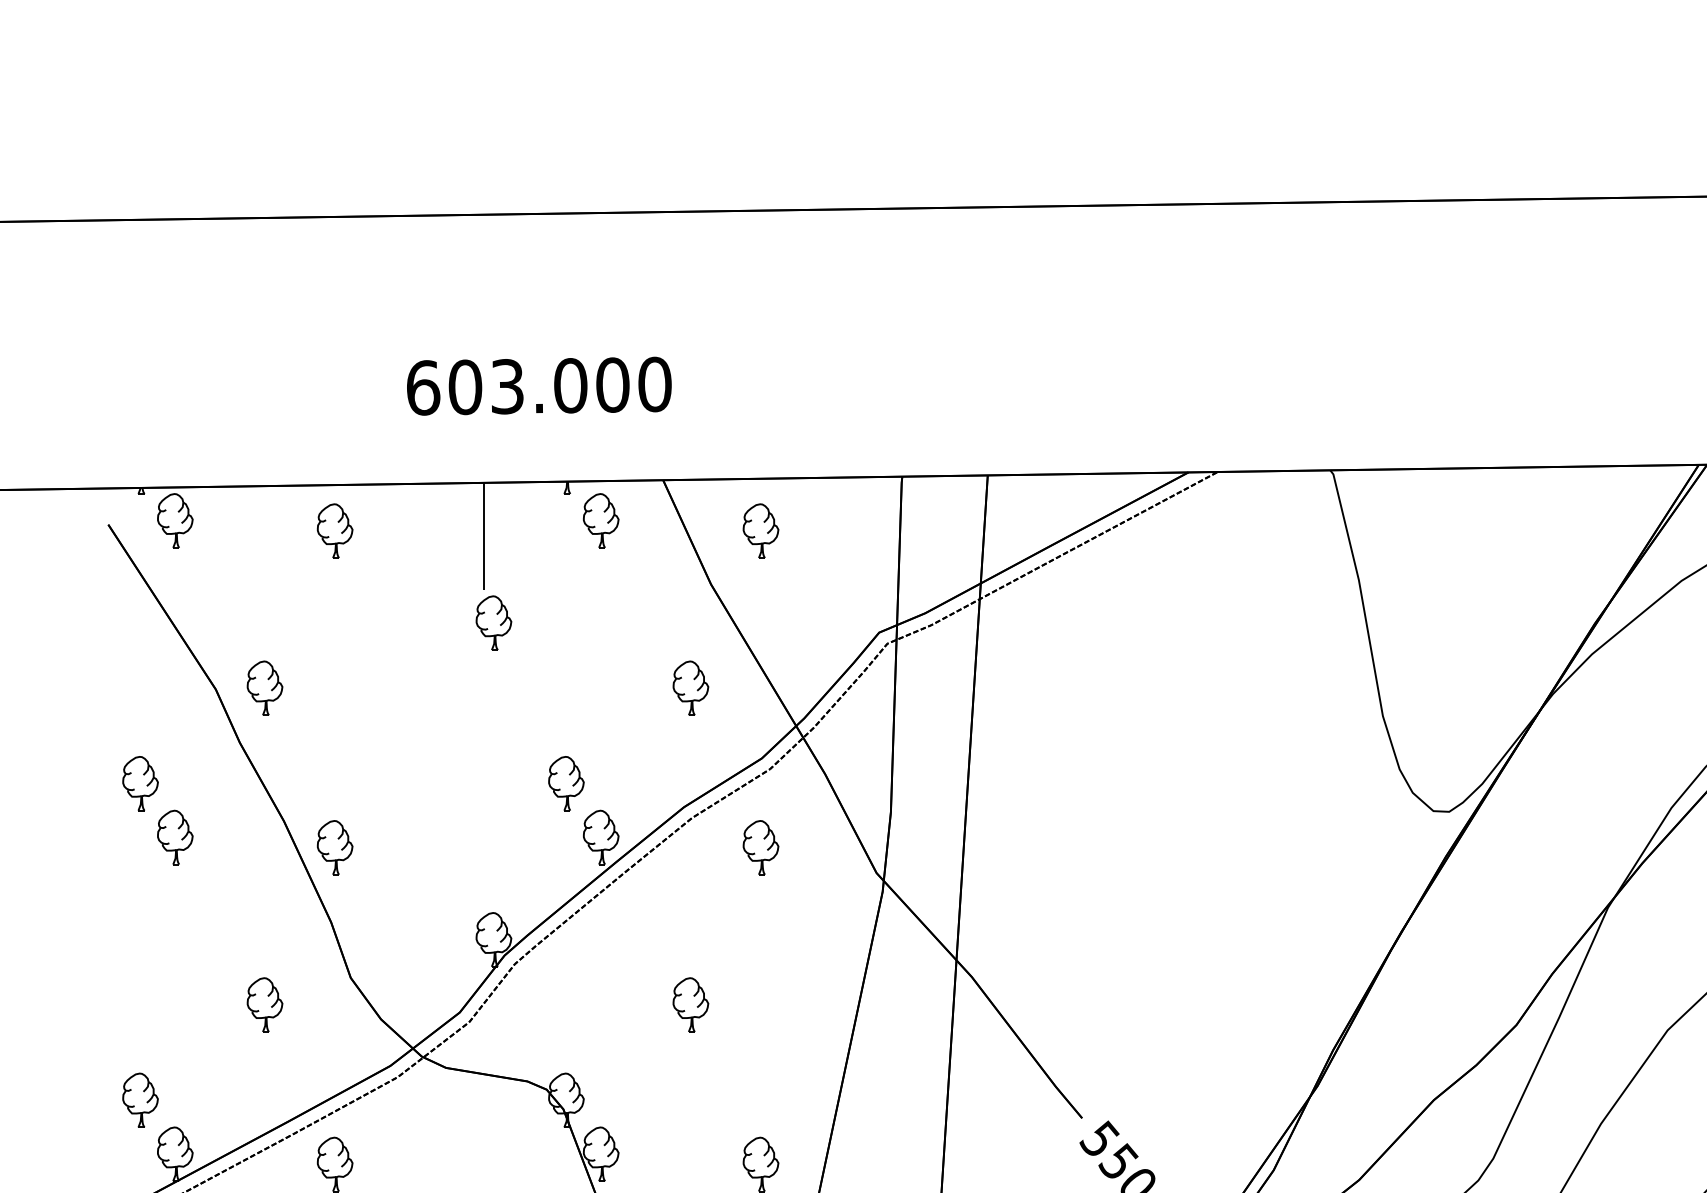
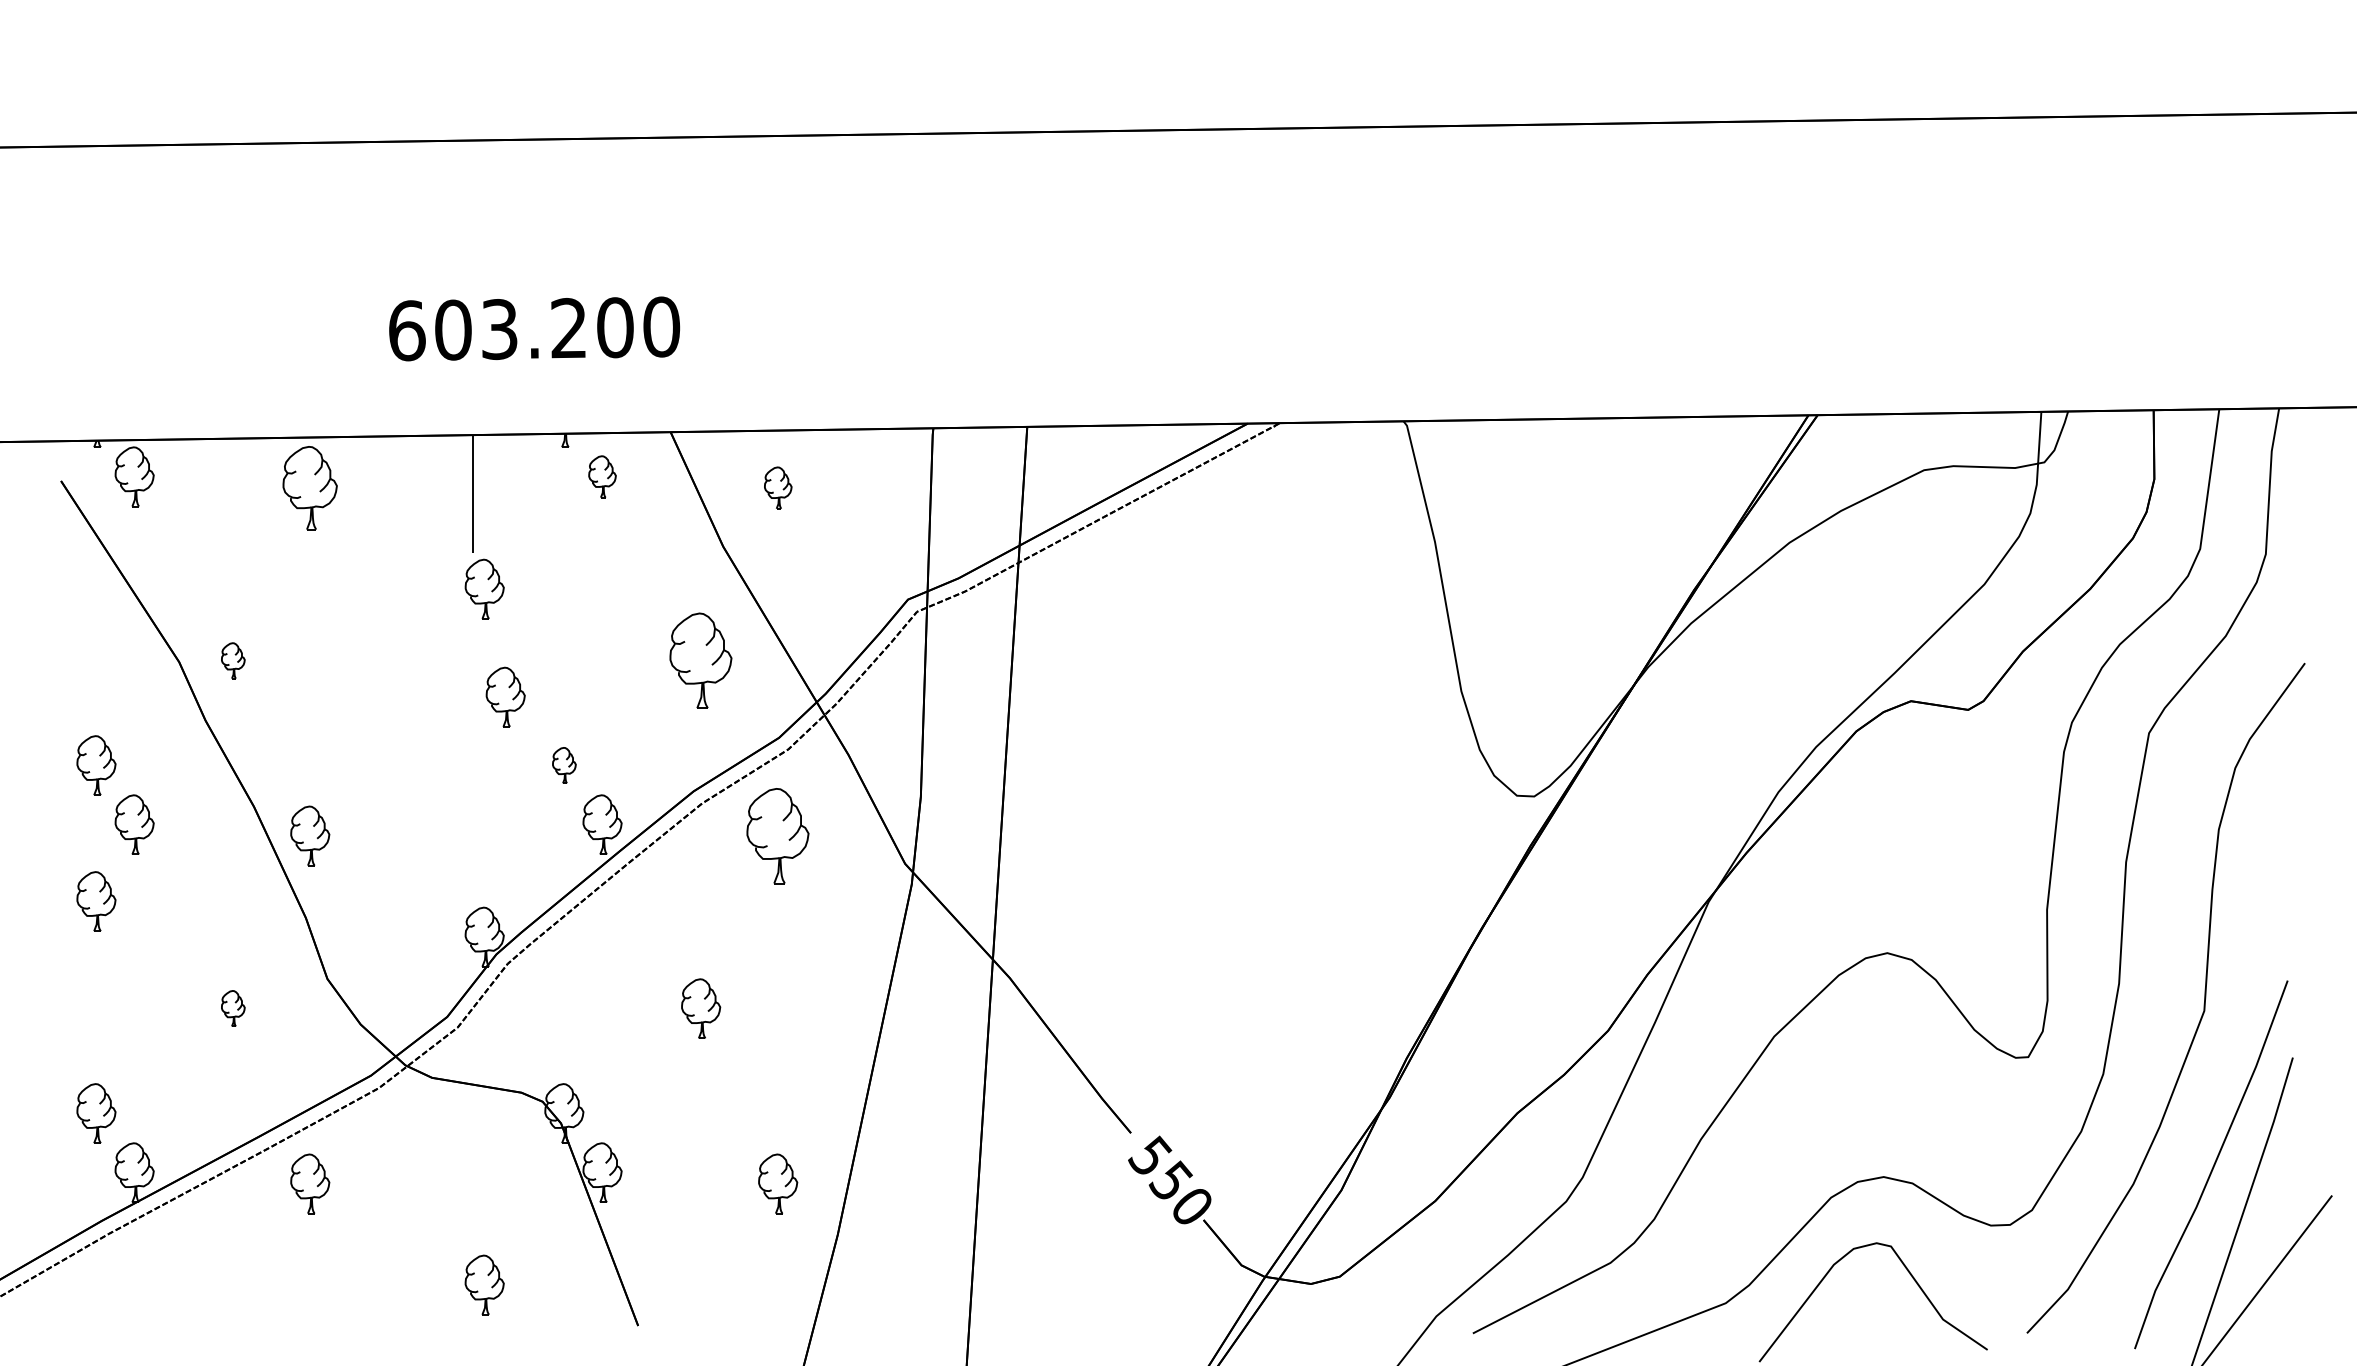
text: (570, 384) -> (568, 327), 603.000 -> 603.200
part: (601, 520) -> (602, 476), size x0.7
part: (335, 530) -> (310, 487), size x1.4
part: (761, 530) -> (778, 487), size x0.7
part: (265, 688) -> (233, 660), size x0.6
part: (691, 688) -> (701, 660), size x1.6
part: (512, 720) -> (505, 696), added
part: (566, 783) -> (564, 765), size x0.6
part: (761, 847) -> (778, 835), size x1.6
part: (140, 907) -> (96, 901), added
part: (265, 1004) -> (233, 1008), size x0.6

